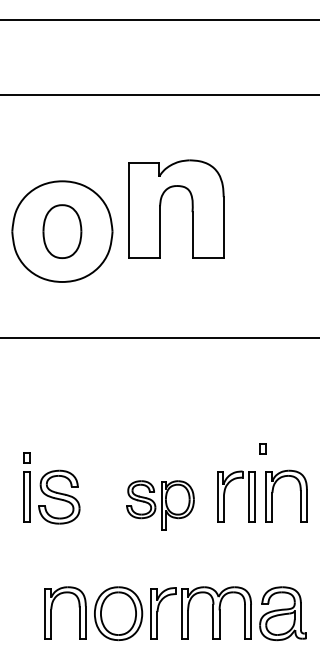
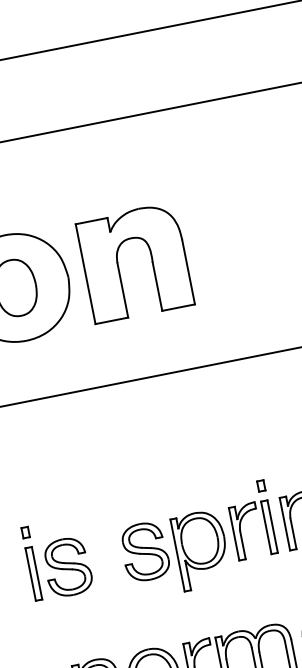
part: (191, 208) -> (150, 258), moved
part: (262, 448) -> (261, 485), moved
part: (160, 505) -> (175, 554), size x1.43

